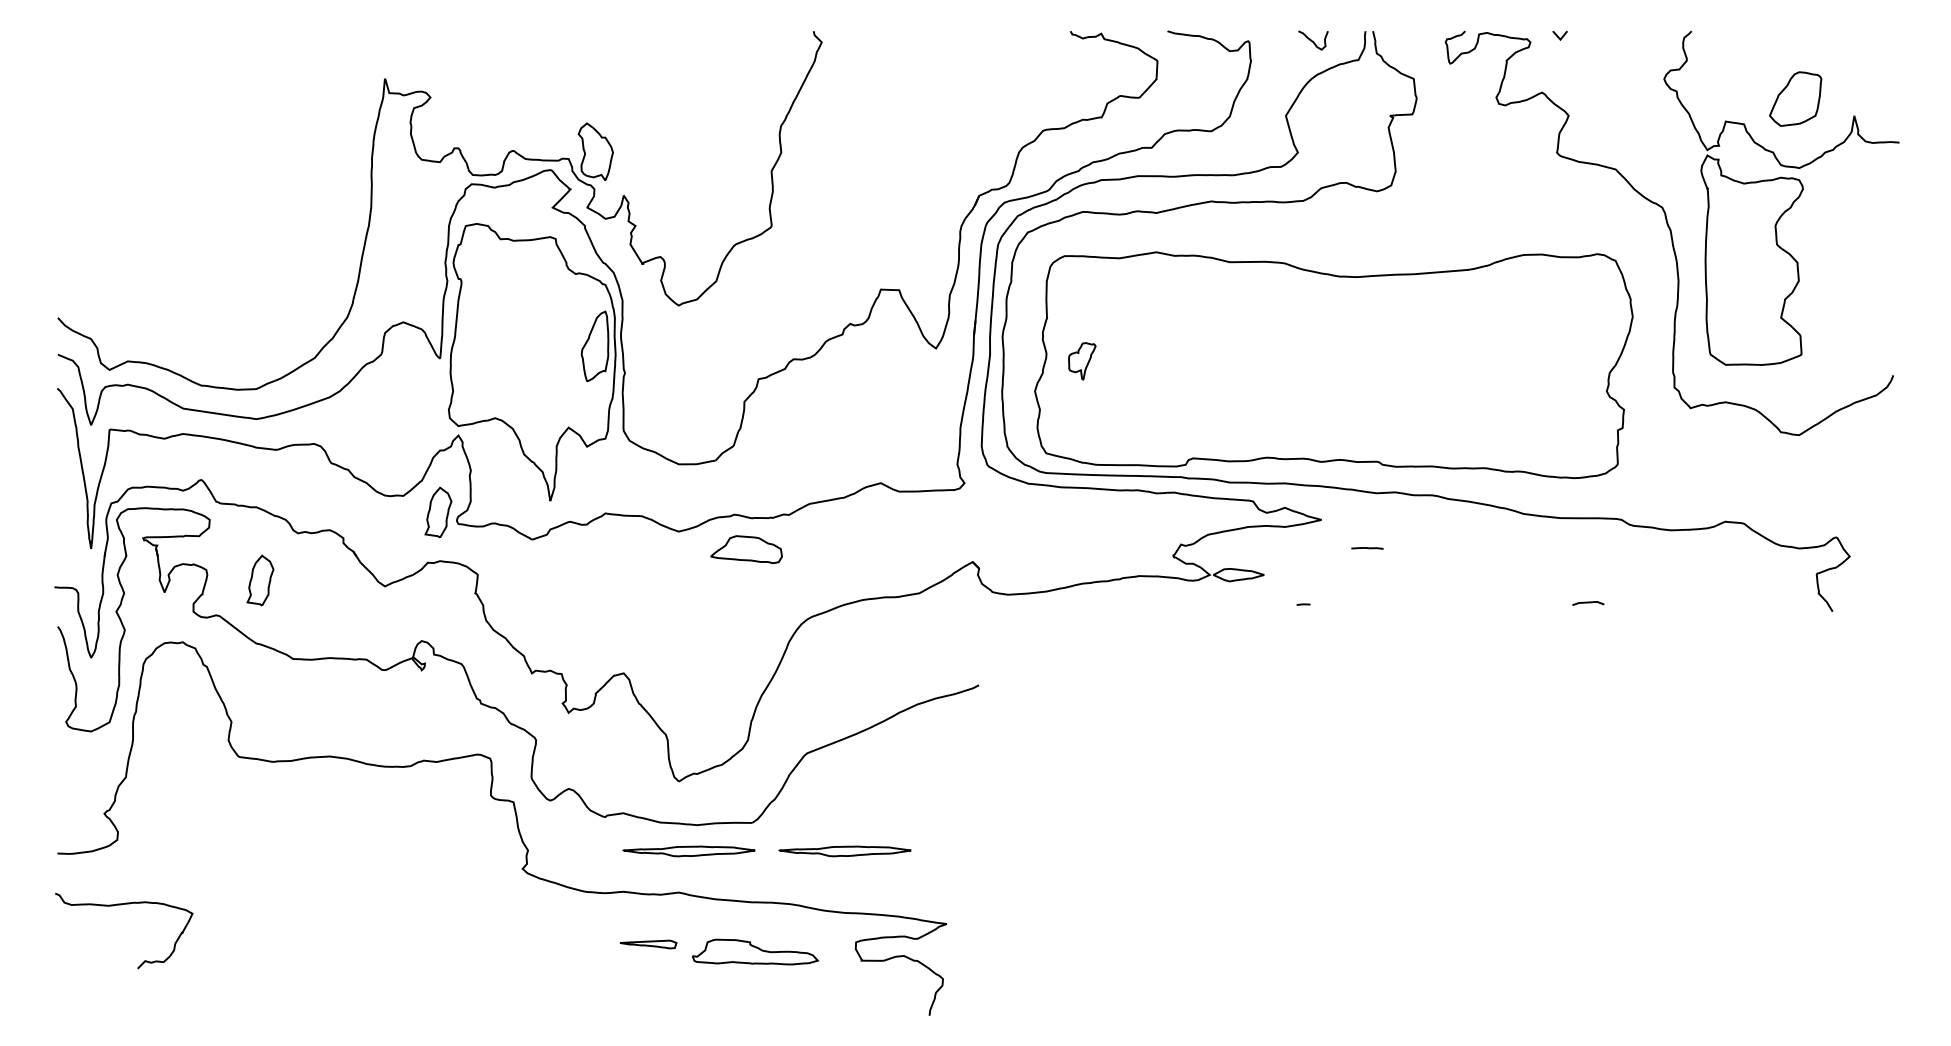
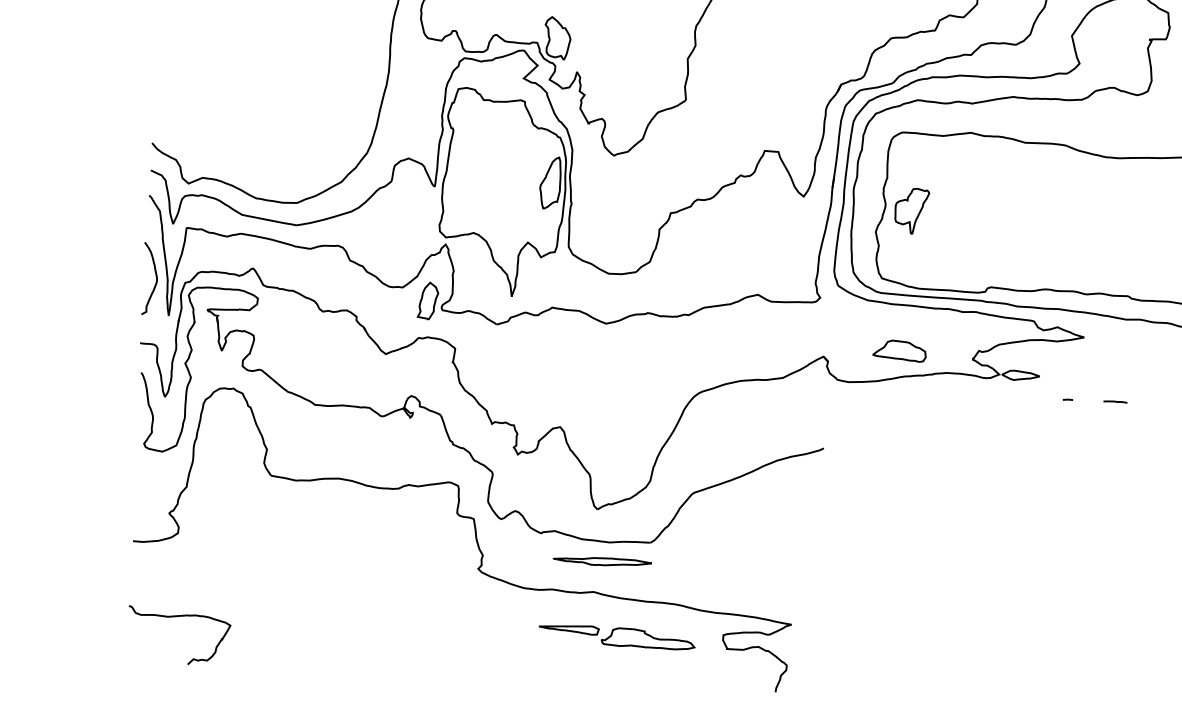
part: (1082, 361) -> (912, 211), size x1.67
curve: (71, 497) -> (155, 277), added
line: (1367, 548) -> (1115, 402), moved
part: (746, 549) -> (899, 350), moved
part: (260, 580) -> (293, 345), removed
part: (844, 851) -> (718, 567), removed
curve: (121, 905) -> (177, 617), moved
part: (648, 944) -> (569, 629), size x1.43

